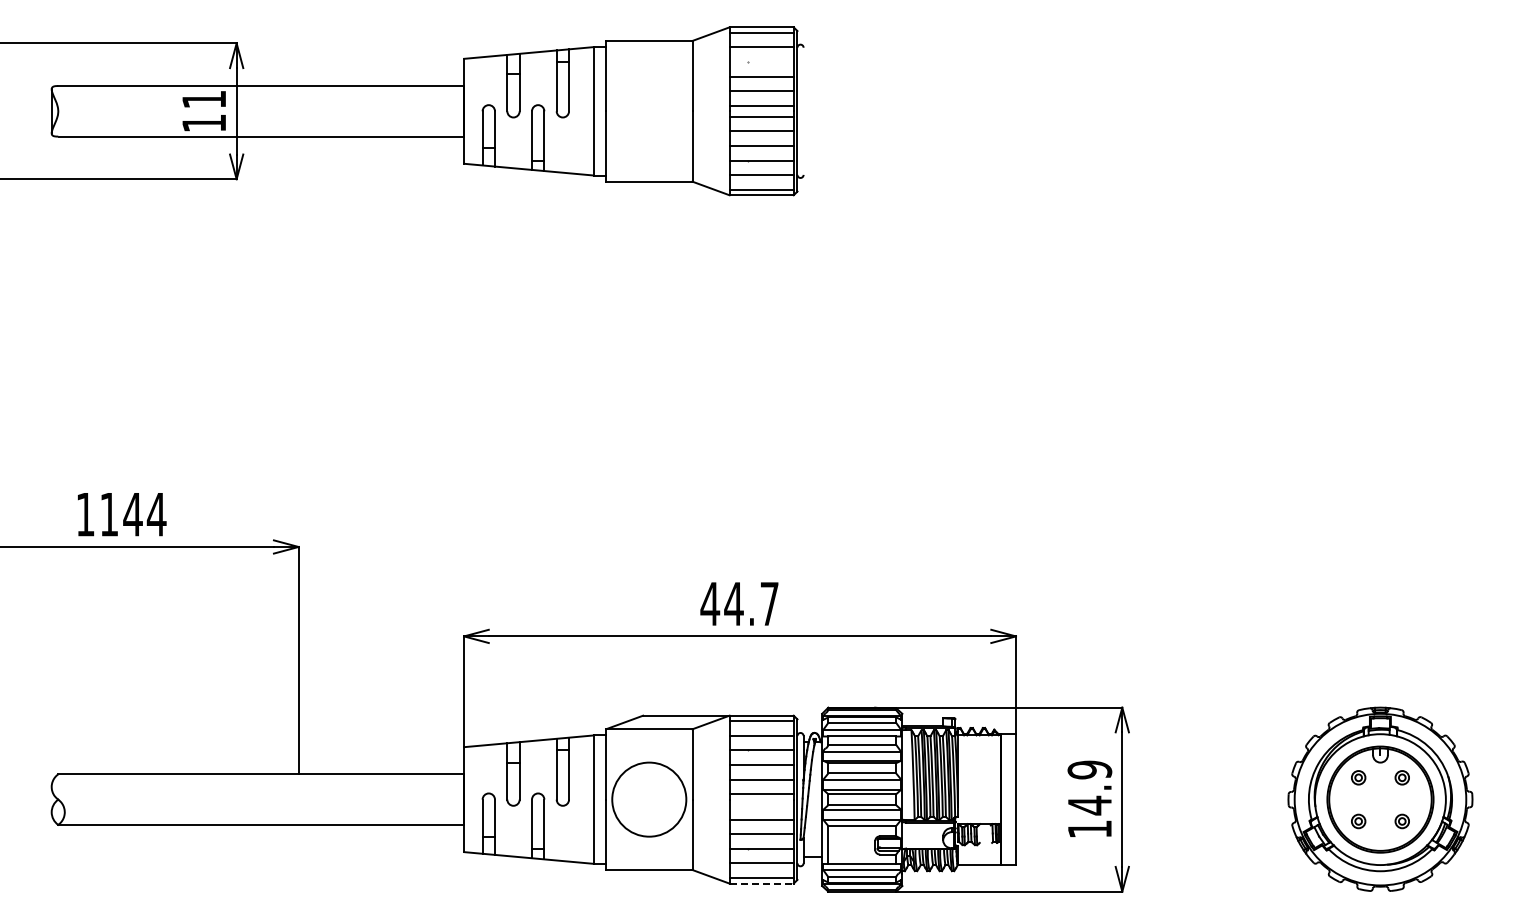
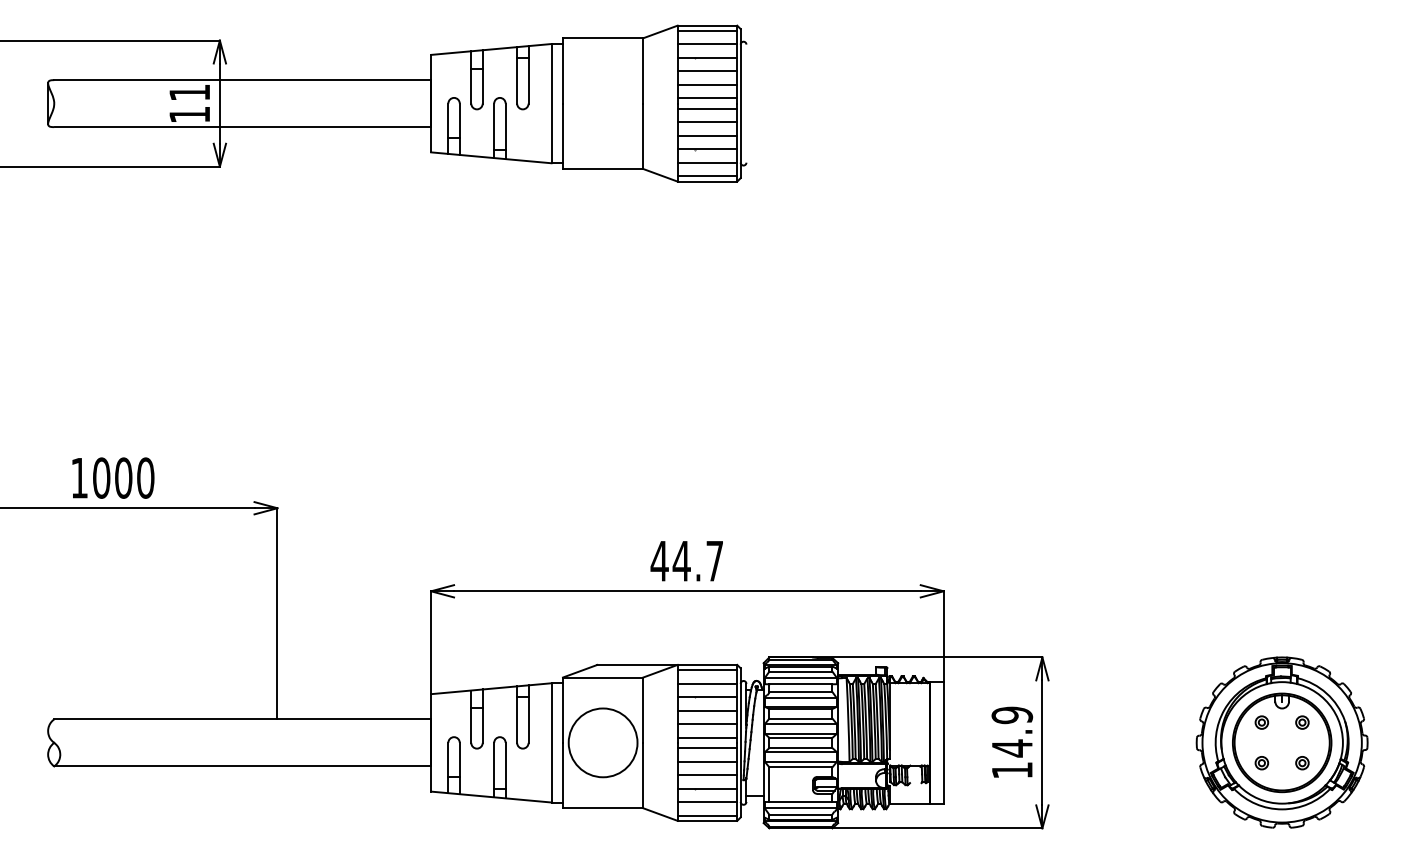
line: (761, 62) -> (707, 58), added
text: (133, 514) -> (124, 478), 1144 -> 1000
line: (761, 805) -> (707, 748), added
line: (762, 883) -> (708, 820), dashed -> solid

